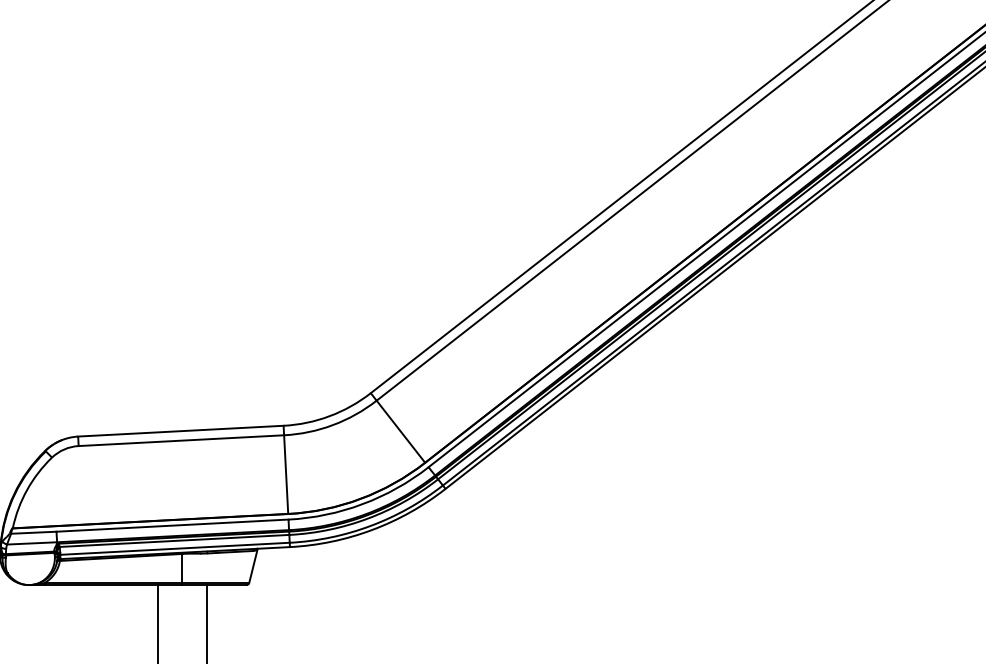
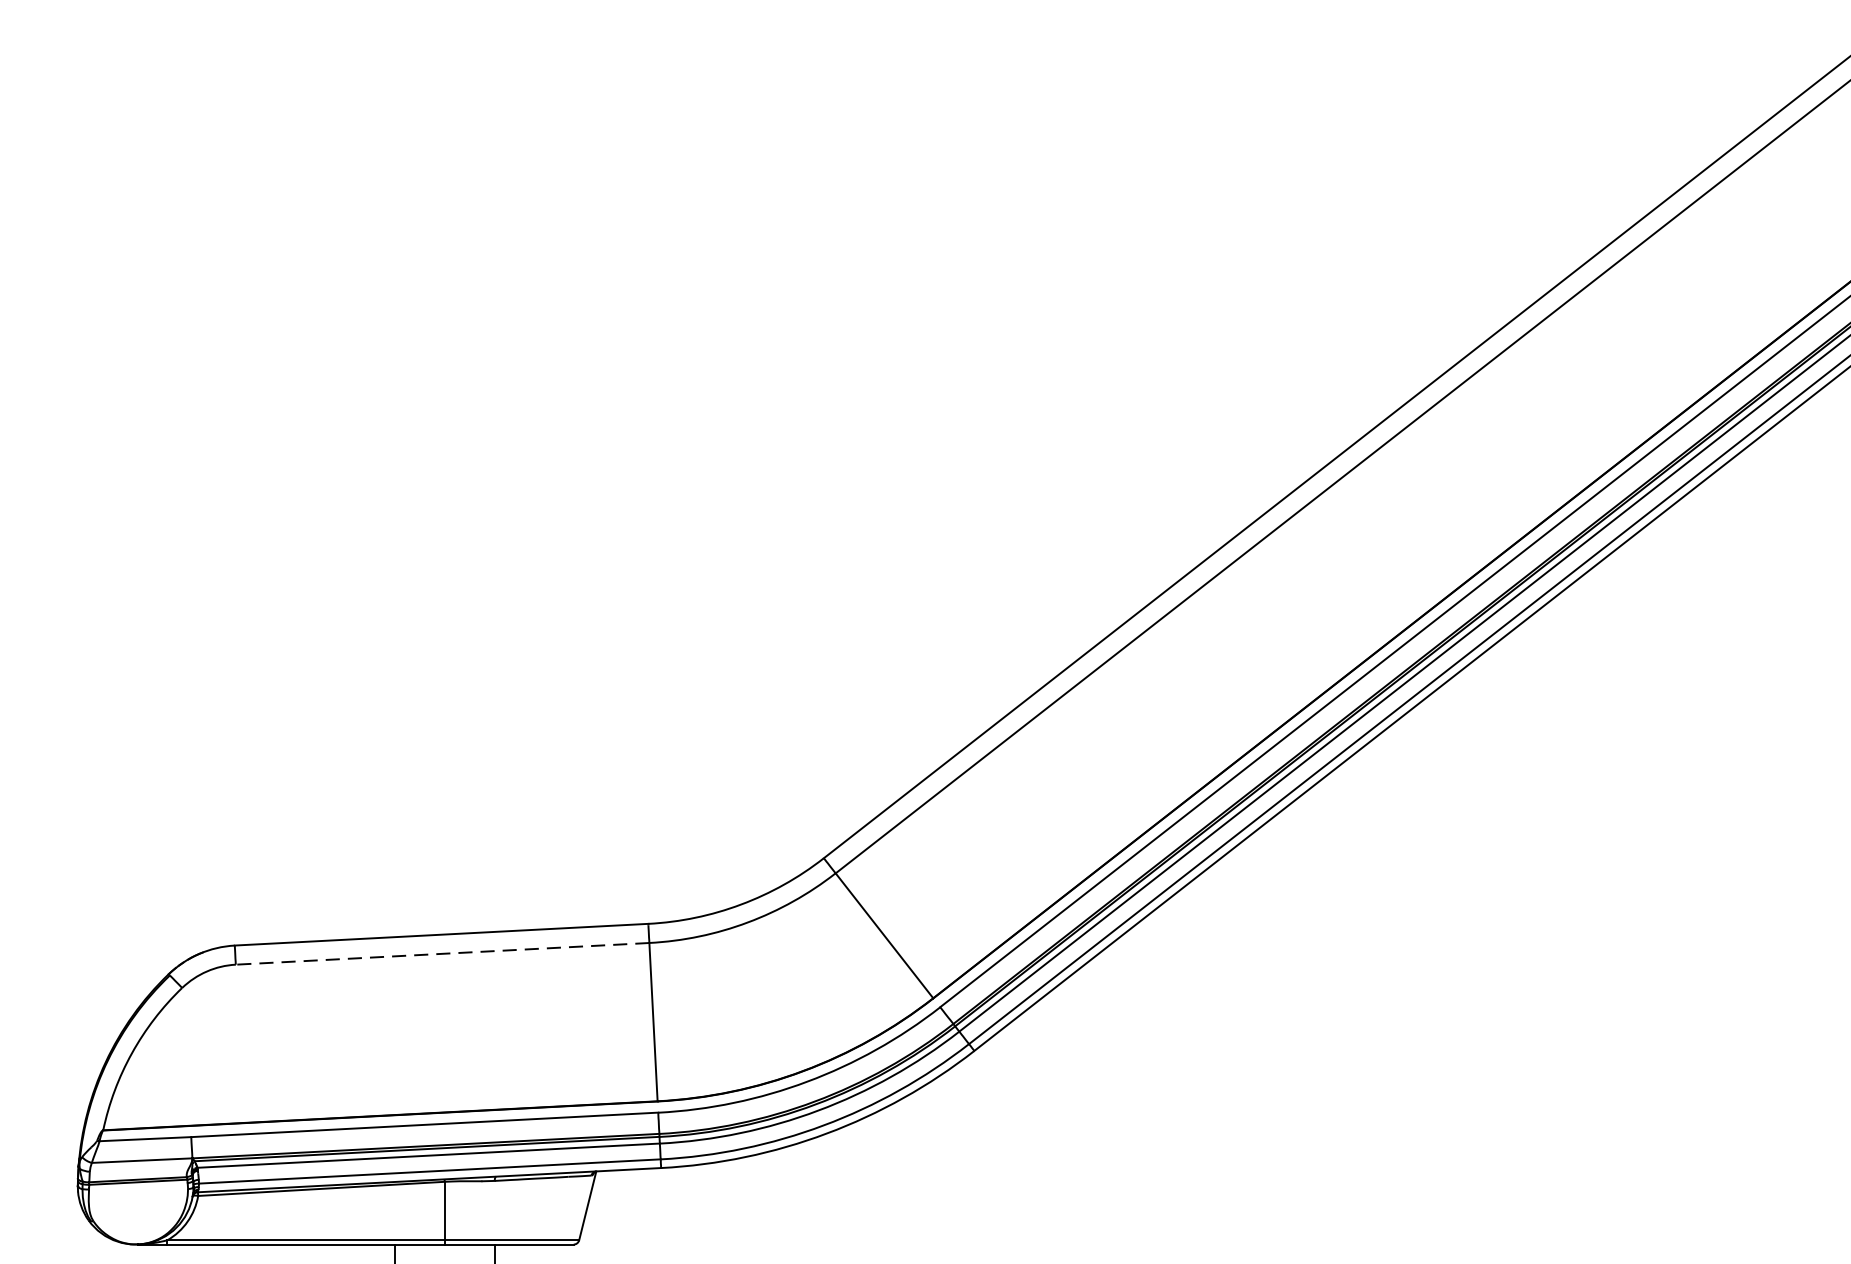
line: (181, 440) -> (442, 953), solid -> dashed

